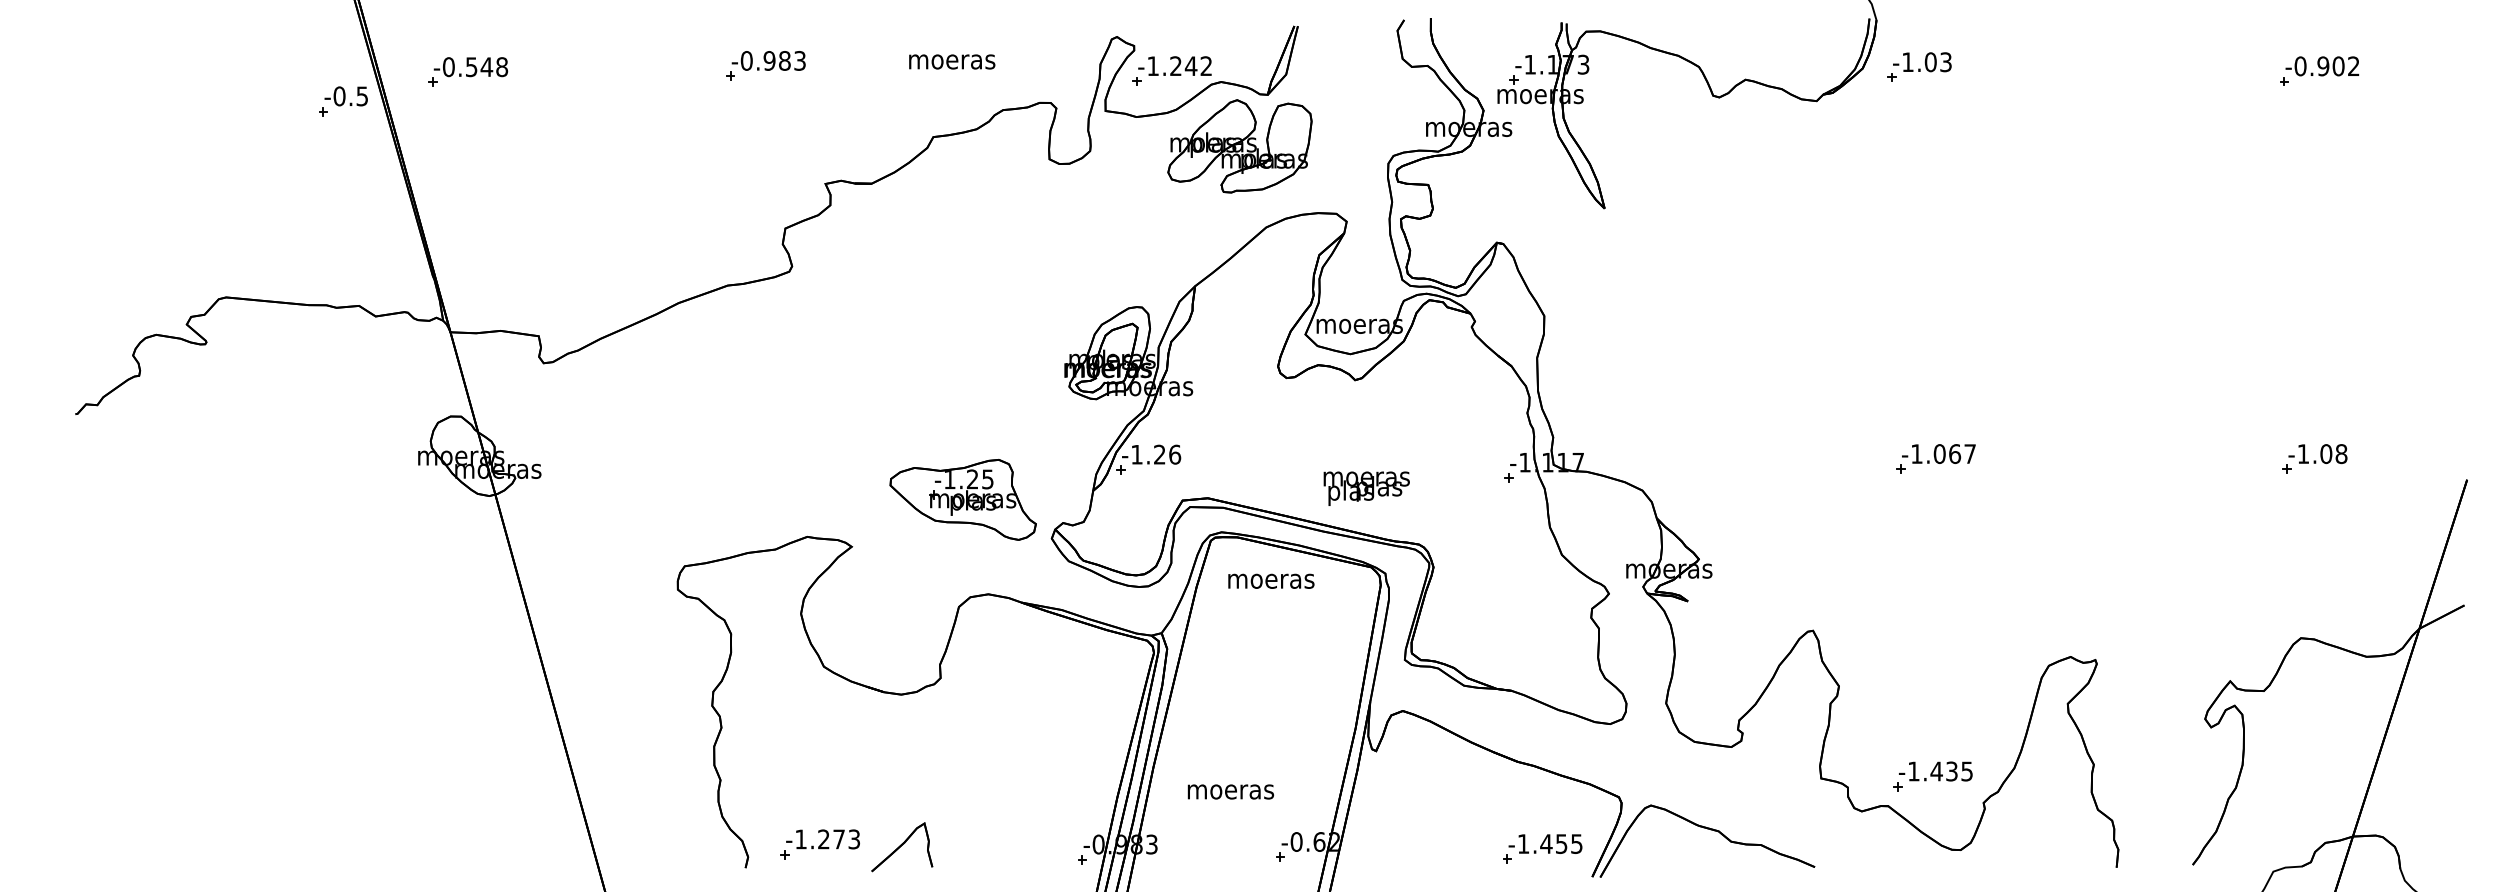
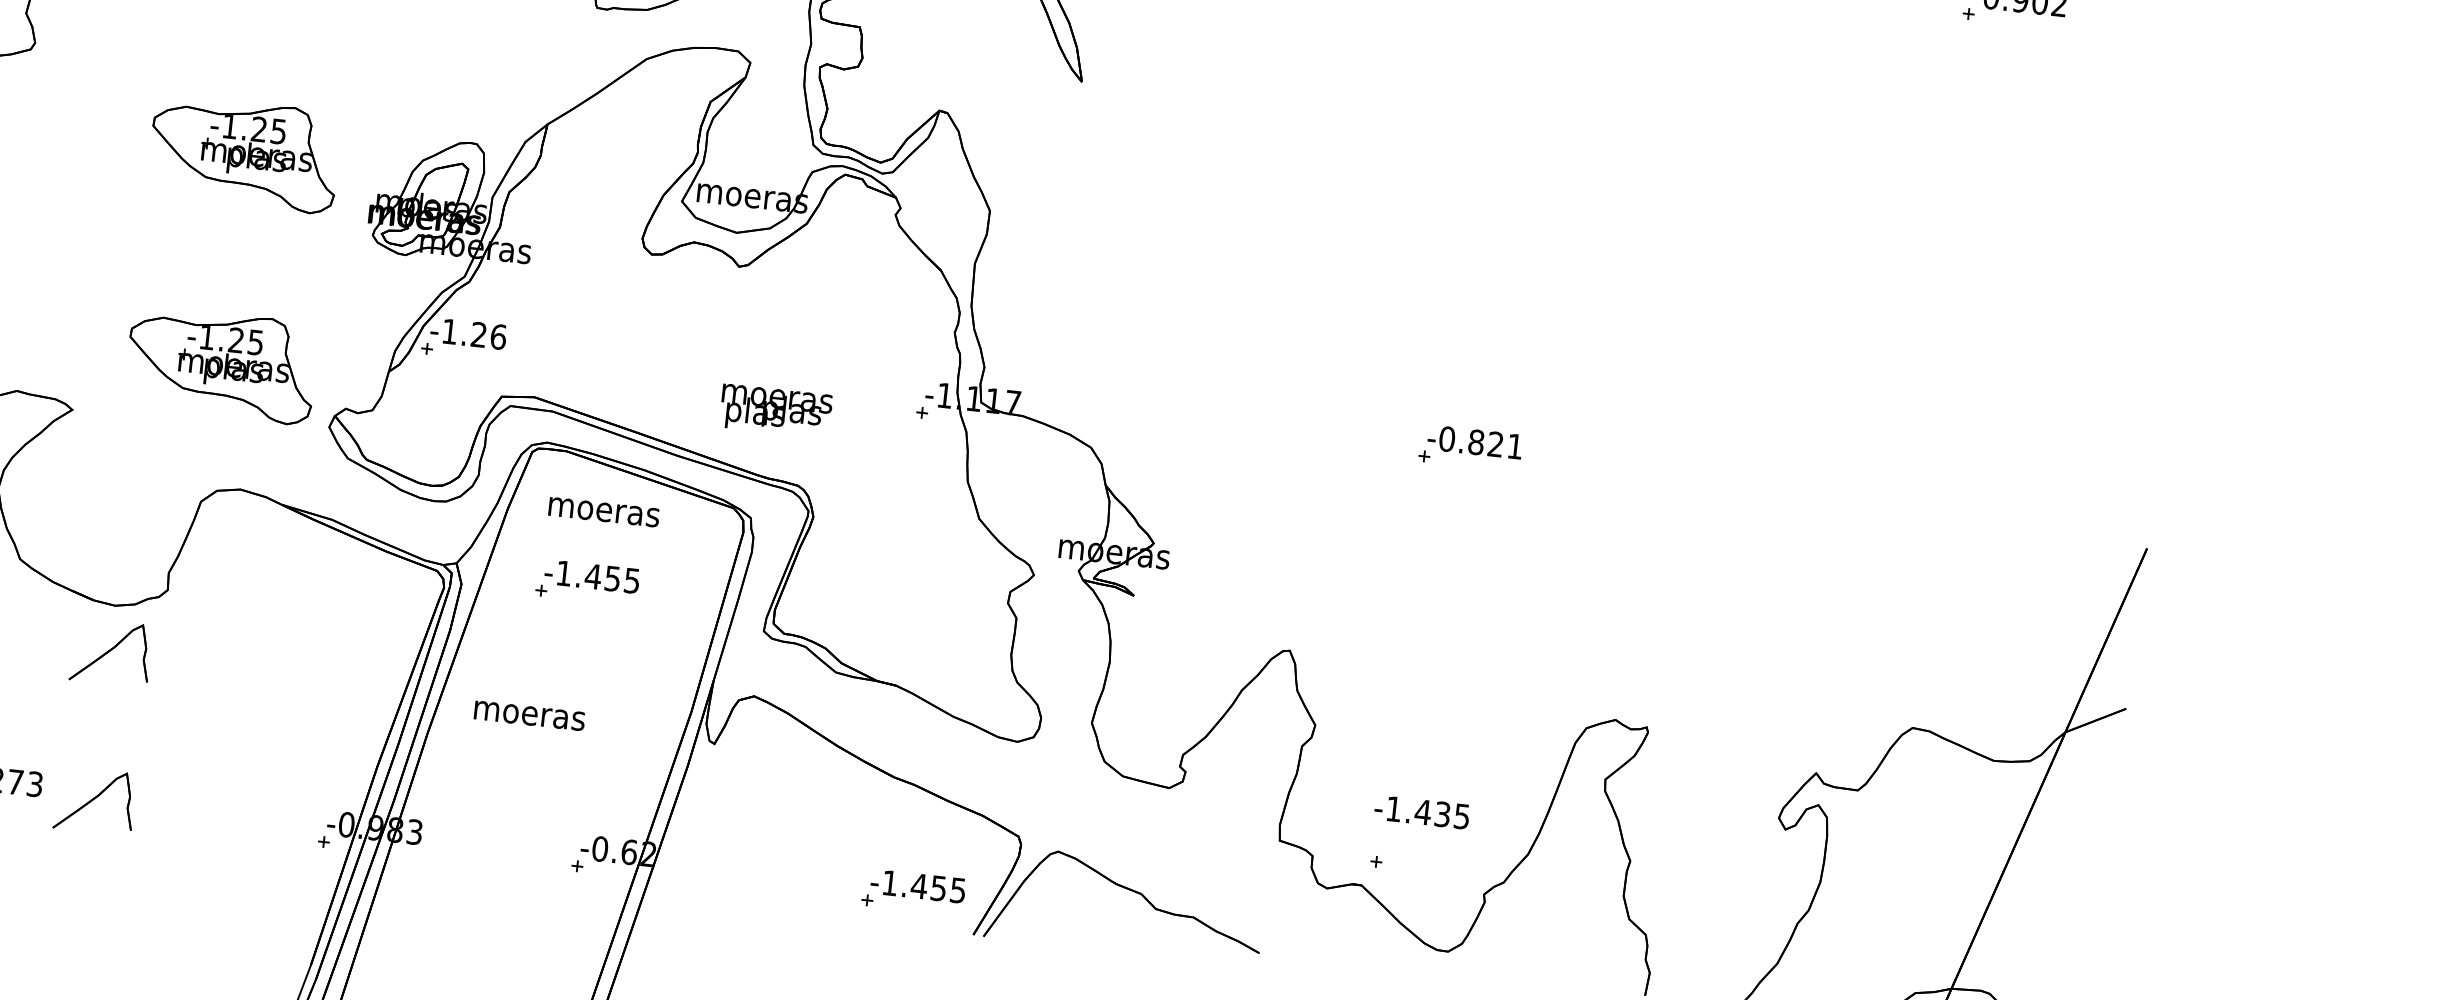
part: (962, 334) -> (243, 153), added
text: (1943, 454) -> (1481, 443), -1.067 -> -0.821
part: (2314, 458) -> (1954, 500), removed
text: (1366, 488) -> (775, 410), moved
part: (1264, 636) -> (587, 581), added
part: (902, 731) -> (111, 653), added
text: (1935, 771) -> (1421, 812), moved
text: (1230, 791) -> (529, 715), moved

